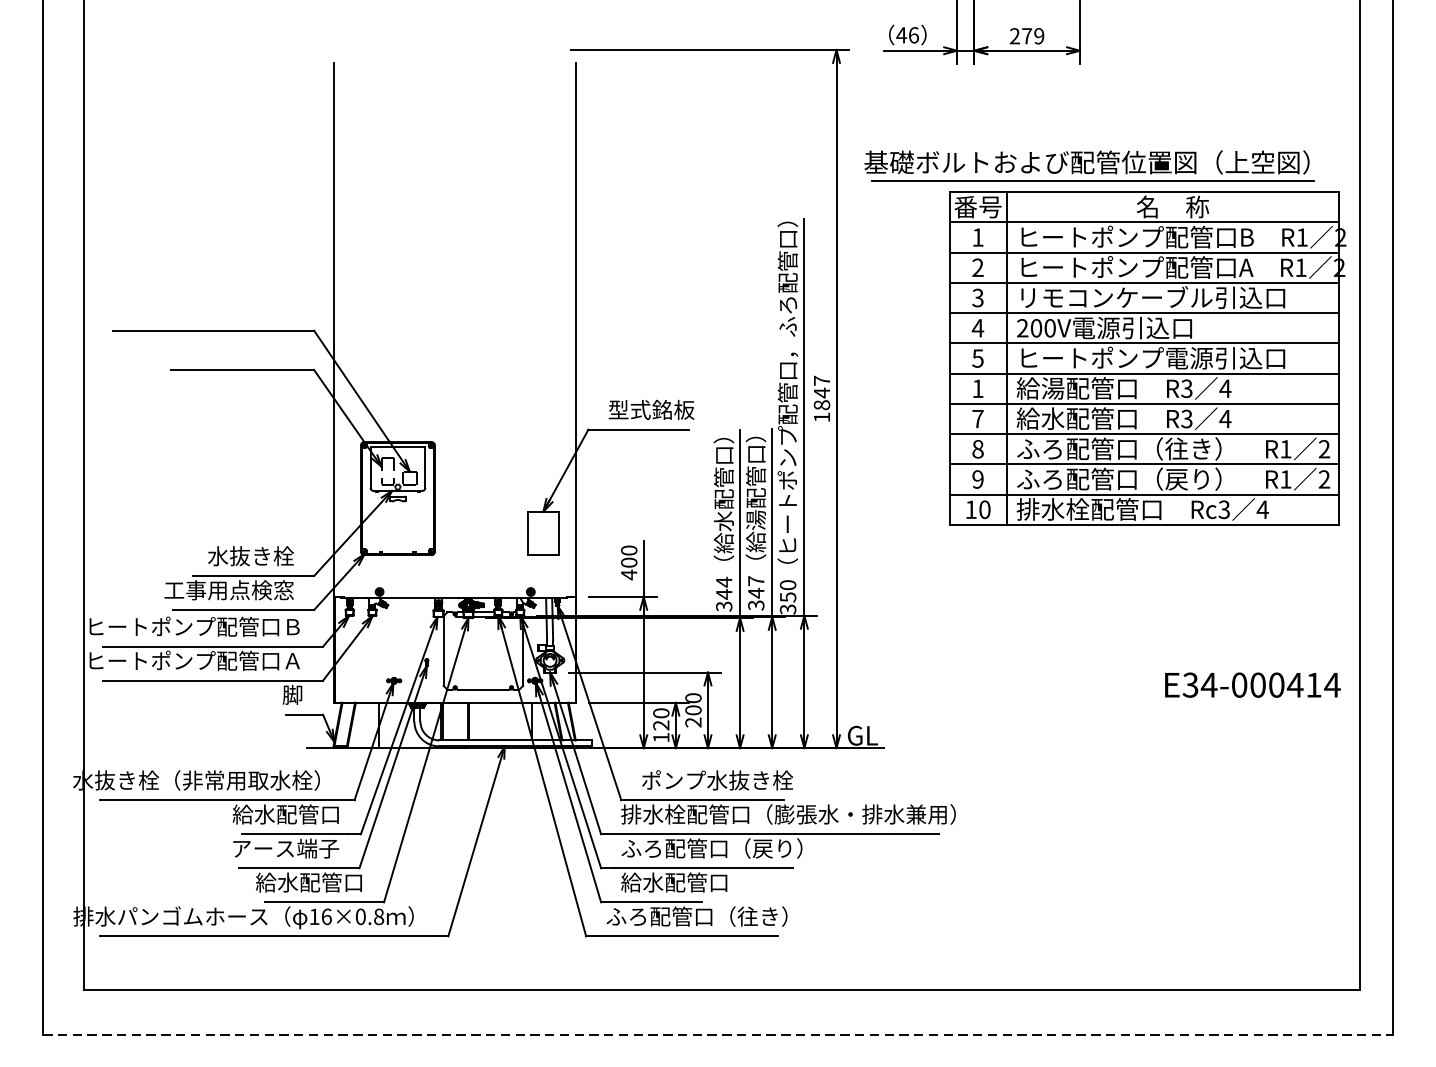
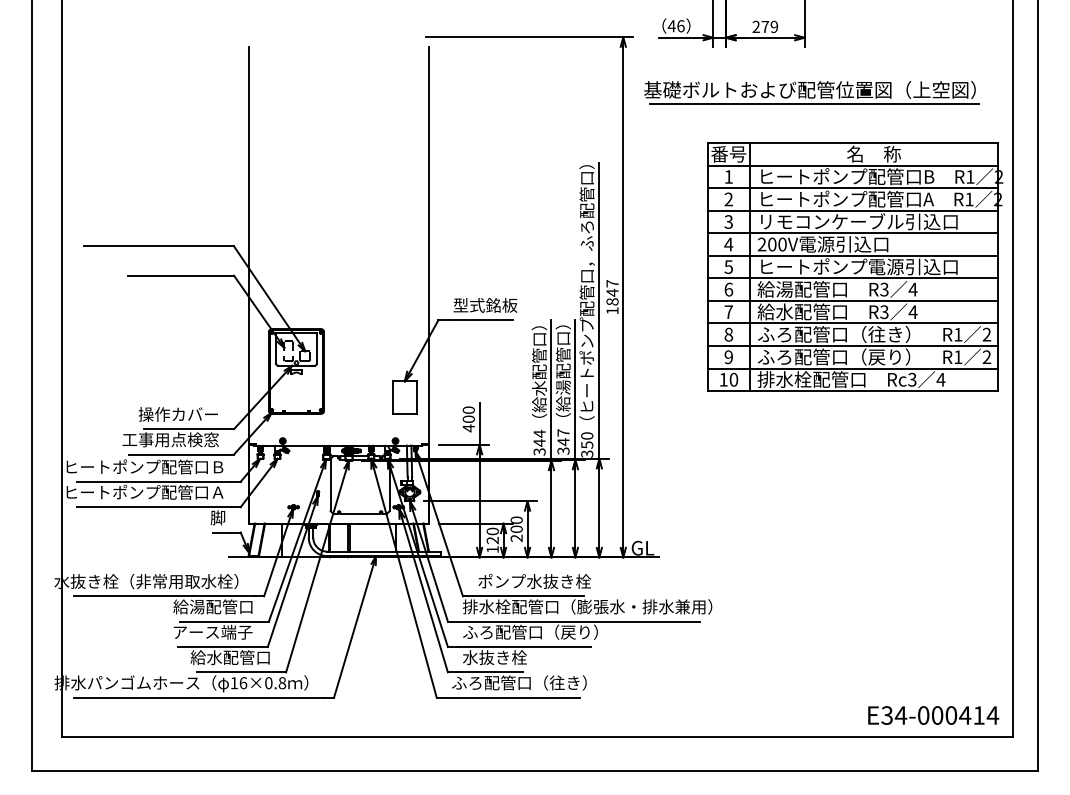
part: (1089, 165) -> (811, 92), moved
text: (977, 388) -> (728, 289), 1 -> 6
text: (239, 556) -> (178, 414), 水抜き栓 -> 操作カバー
text: (1252, 685) -> (933, 715), moved
text: (265, 813) -> (197, 606), 給水配管口 -> 給湯配管口
text: (673, 882) -> (501, 657), 給水配管口 -> 水抜き栓
line: (718, 1035) -> (535, 771), dashed -> solid

